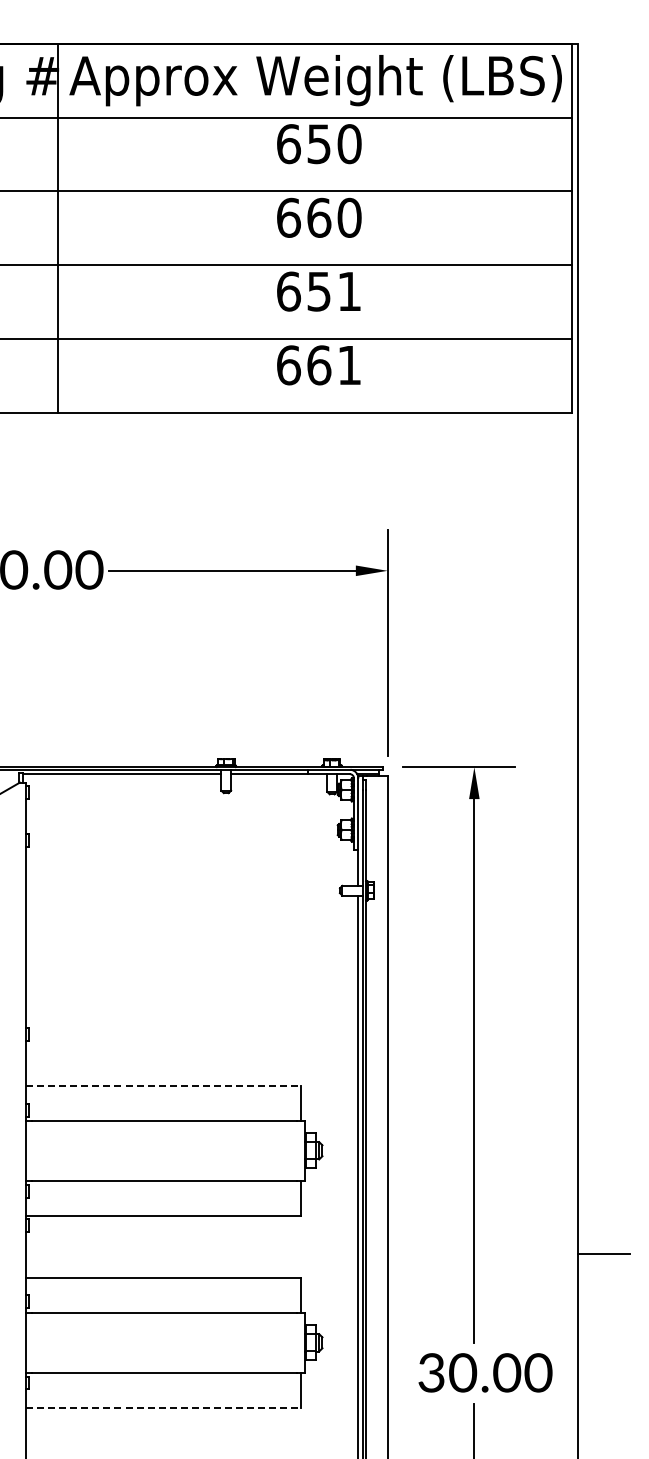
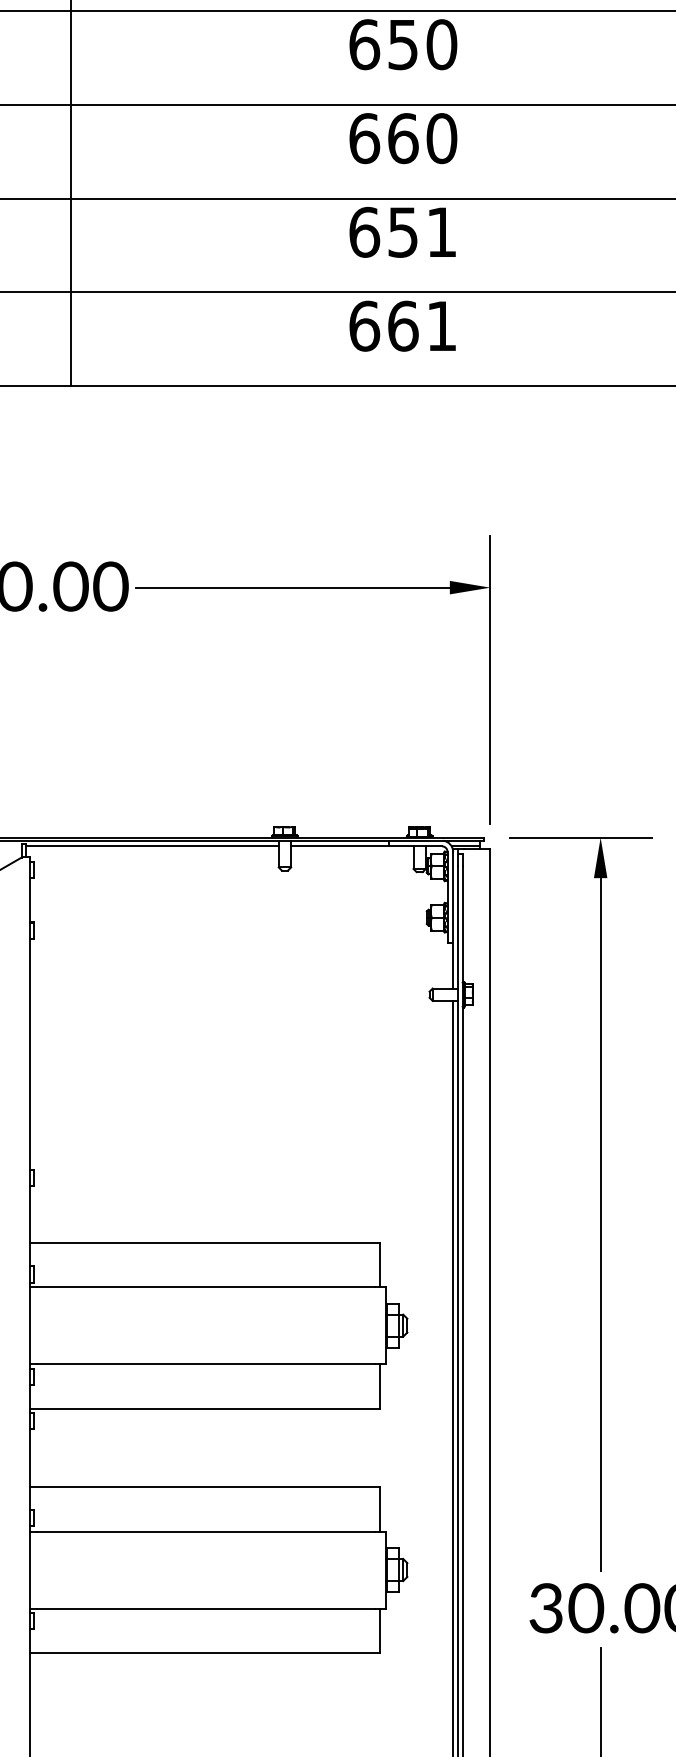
line: (164, 1085) -> (206, 1242), dashed -> solid
line: (164, 1407) -> (206, 1652), dashed -> solid

